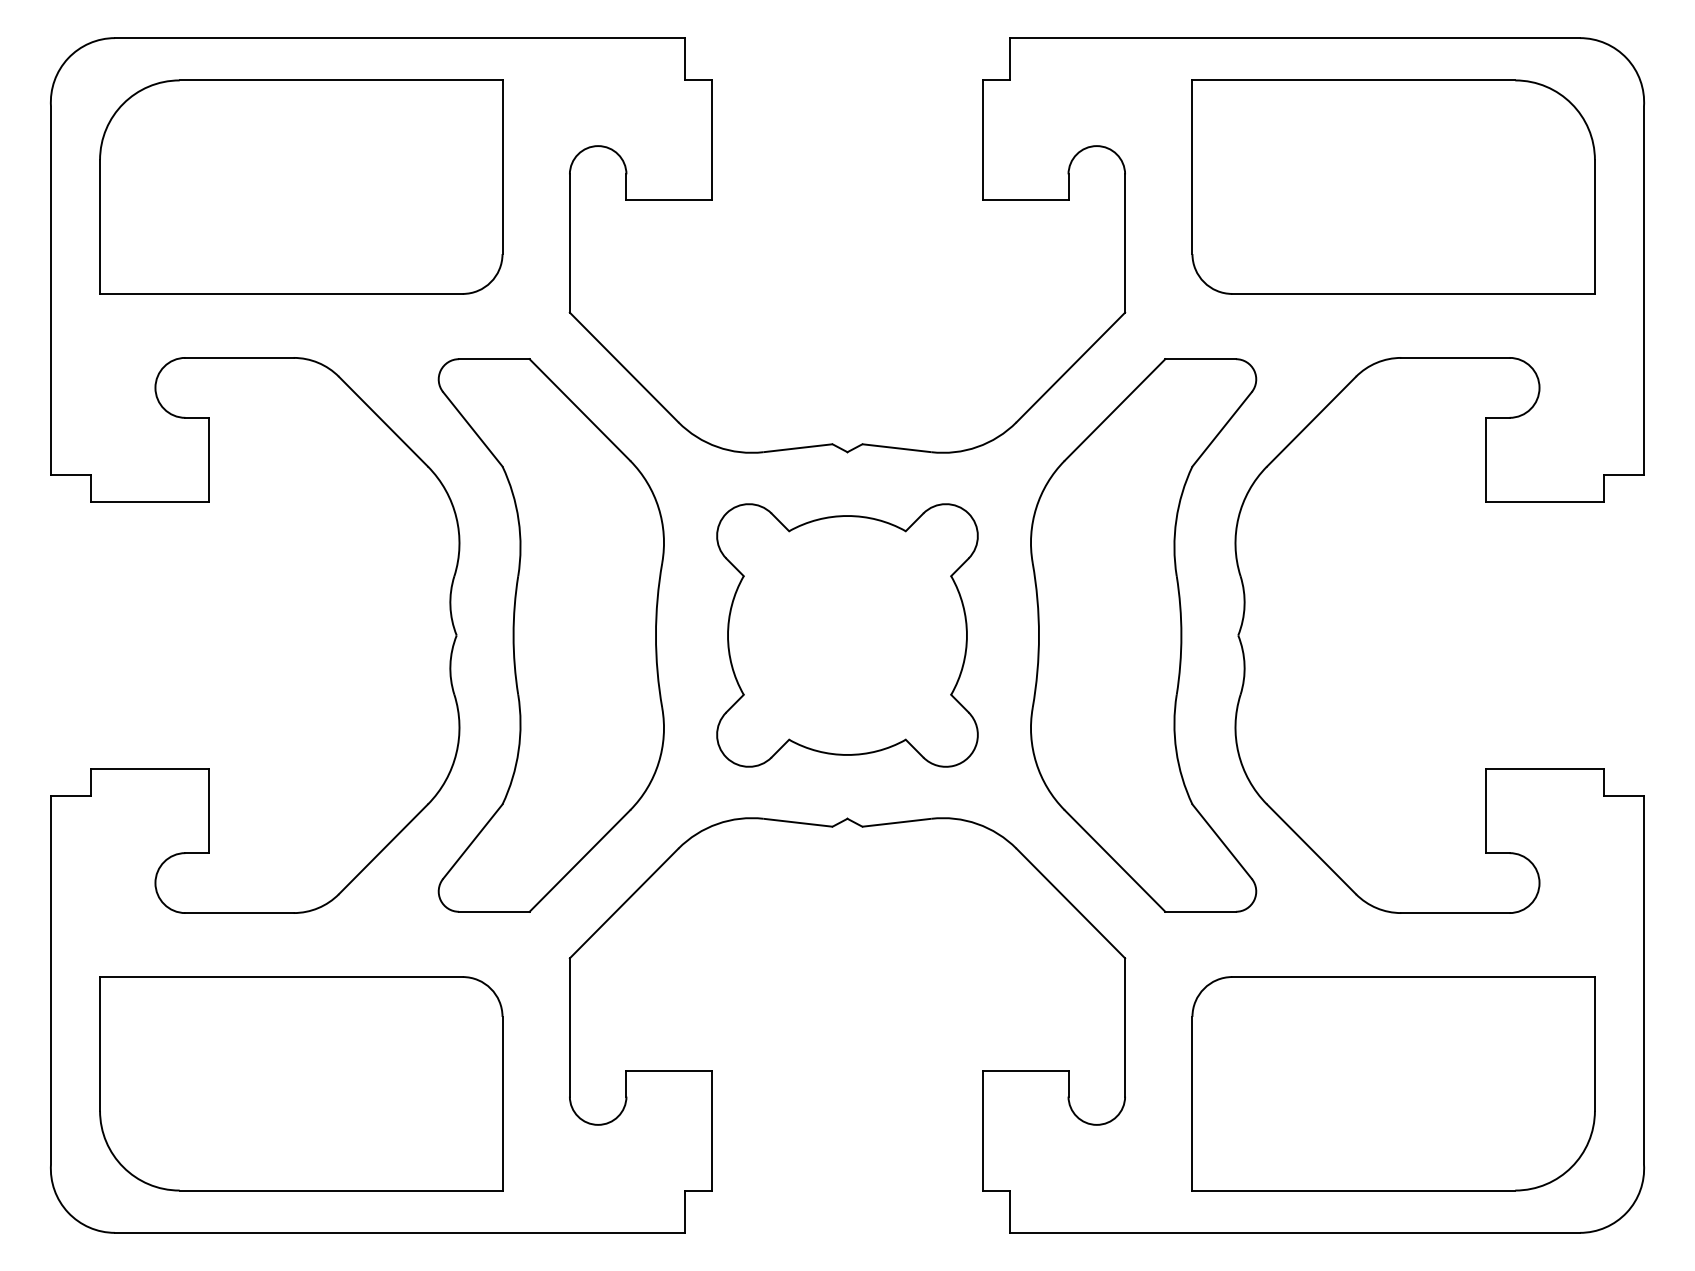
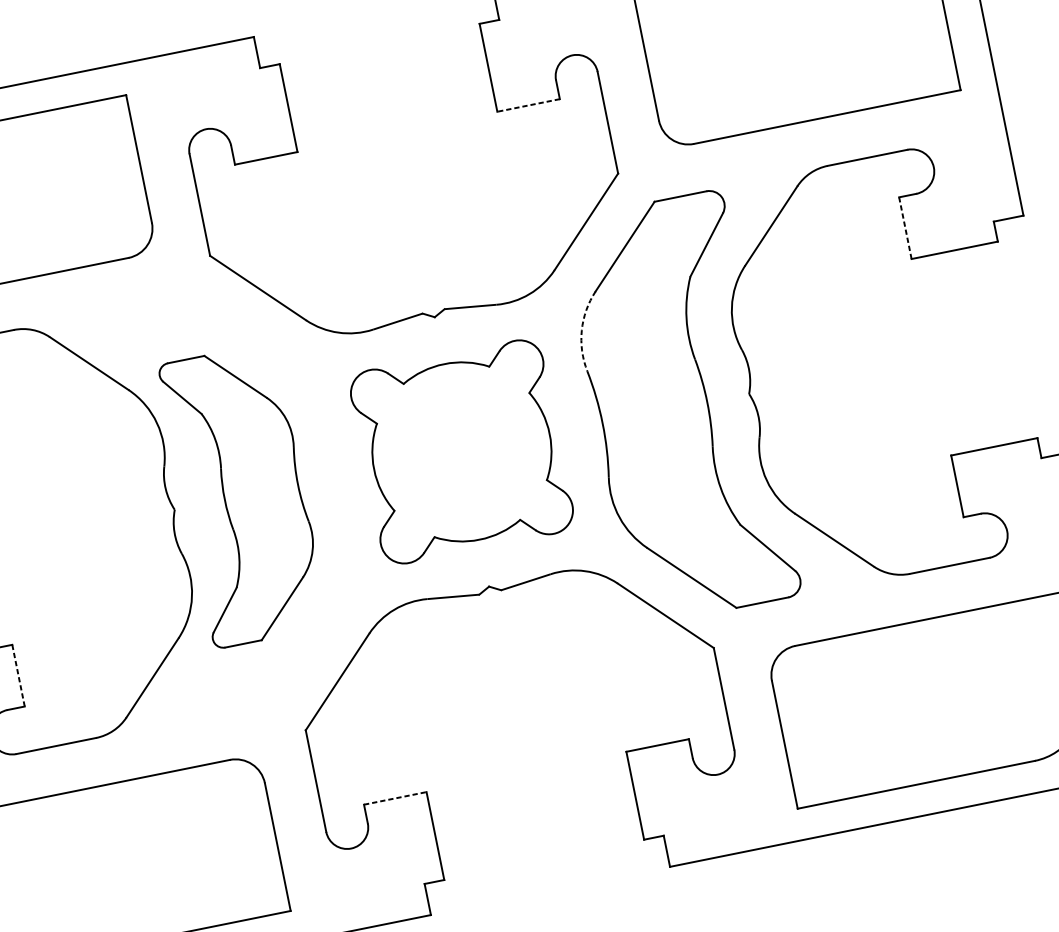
line: (1025, 200) -> (528, 105), solid -> dashed
line: (1486, 459) -> (905, 227), solid -> dashed
arc: (1036, 507) -> (581, 329), solid -> dashed
part: (550, 635) -> (243, 495), size x0.7
line: (208, 811) -> (18, 675), solid -> dashed
line: (669, 1070) -> (395, 798), solid -> dashed

